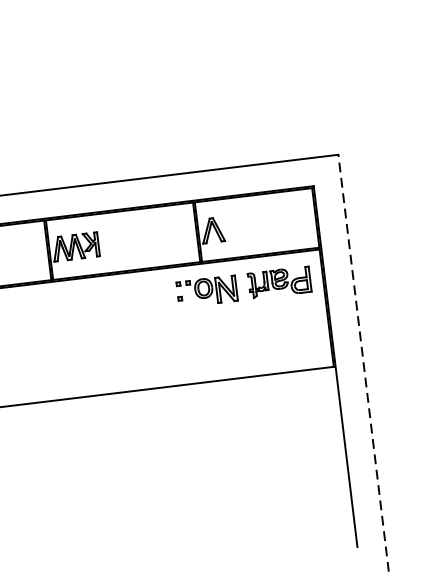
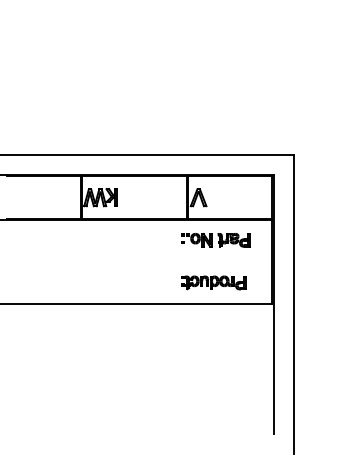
part: (243, 287) -> (215, 240), size x0.71
part: (247, 346) -> (213, 282), added
line: (363, 362) -> (293, 303), dashed -> solid

